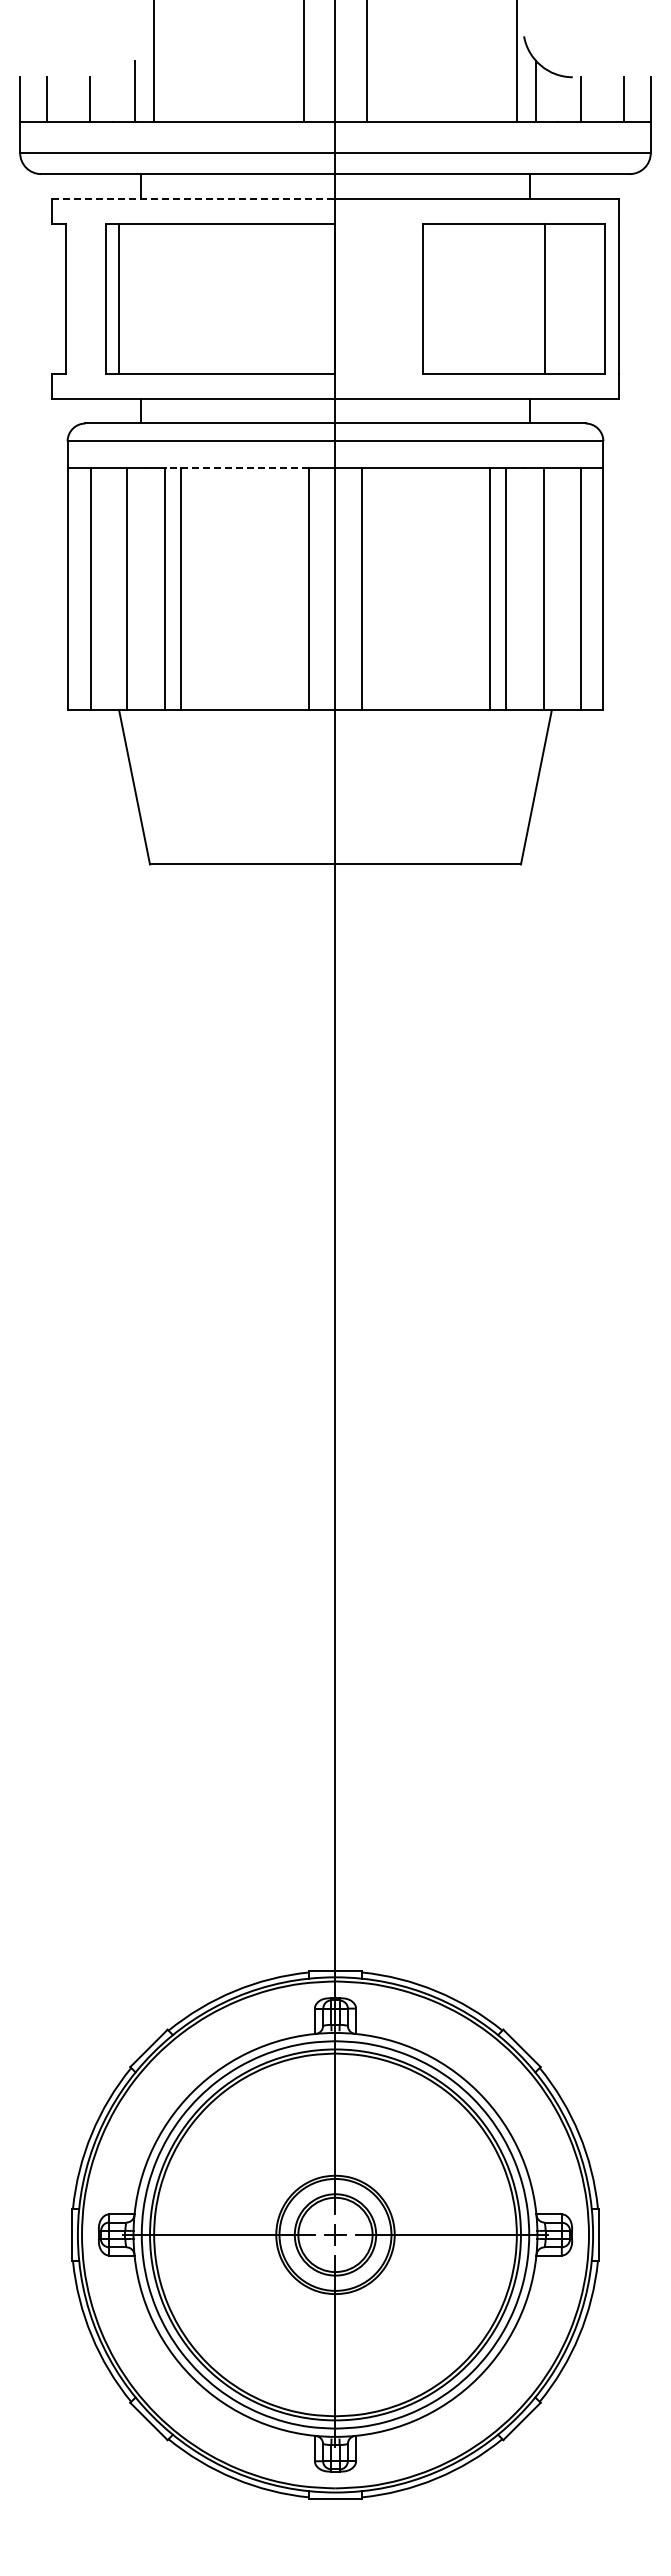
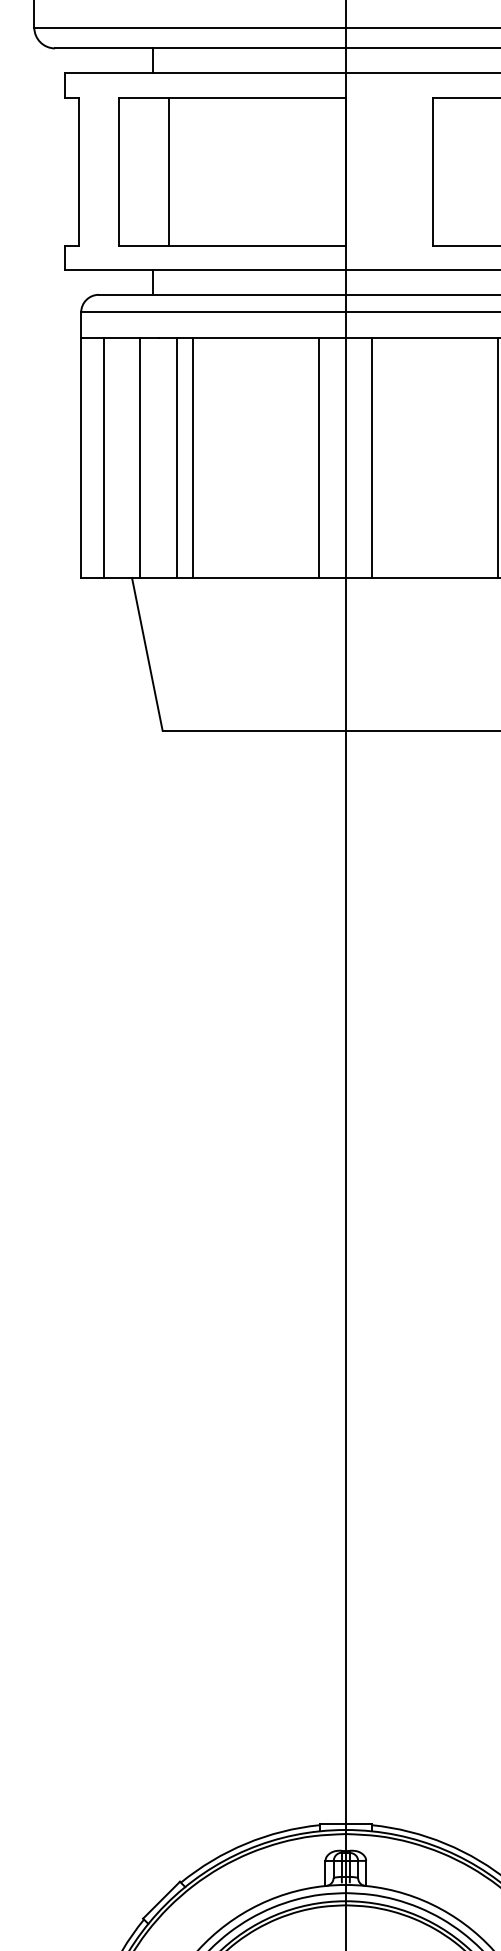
line: (193, 199) -> (205, 73), dashed -> solid
line: (118, 298) -> (168, 171), moved
line: (236, 467) -> (248, 338), dashed -> solid

